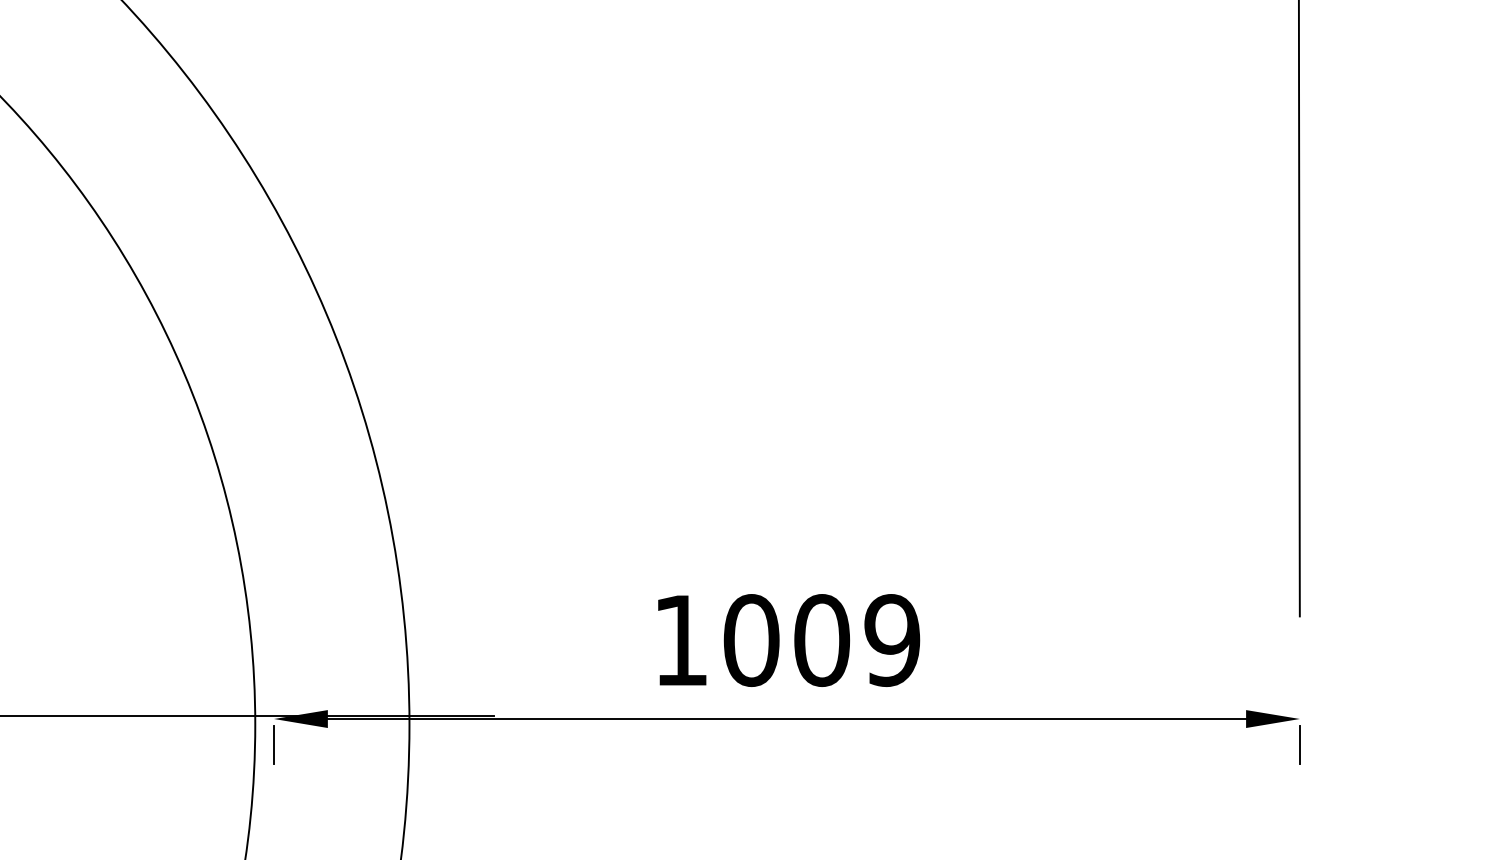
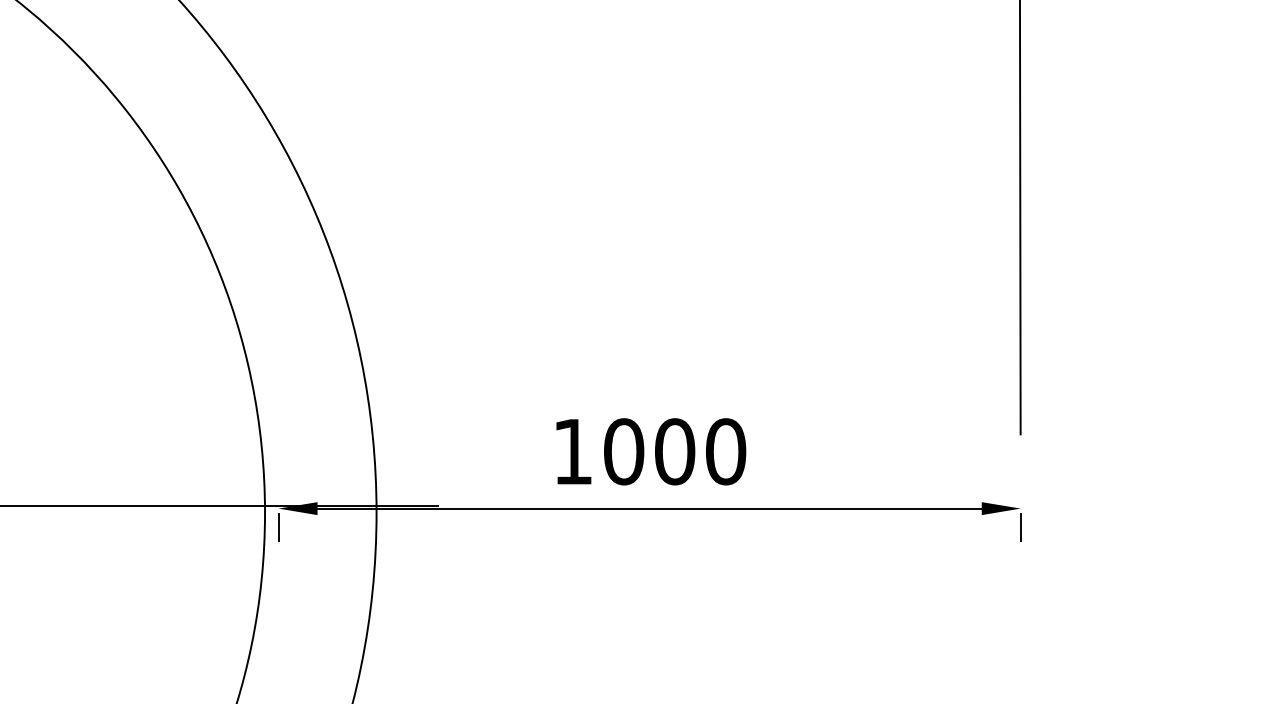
text: (891, 640) -> (725, 451), 1009 -> 1000

